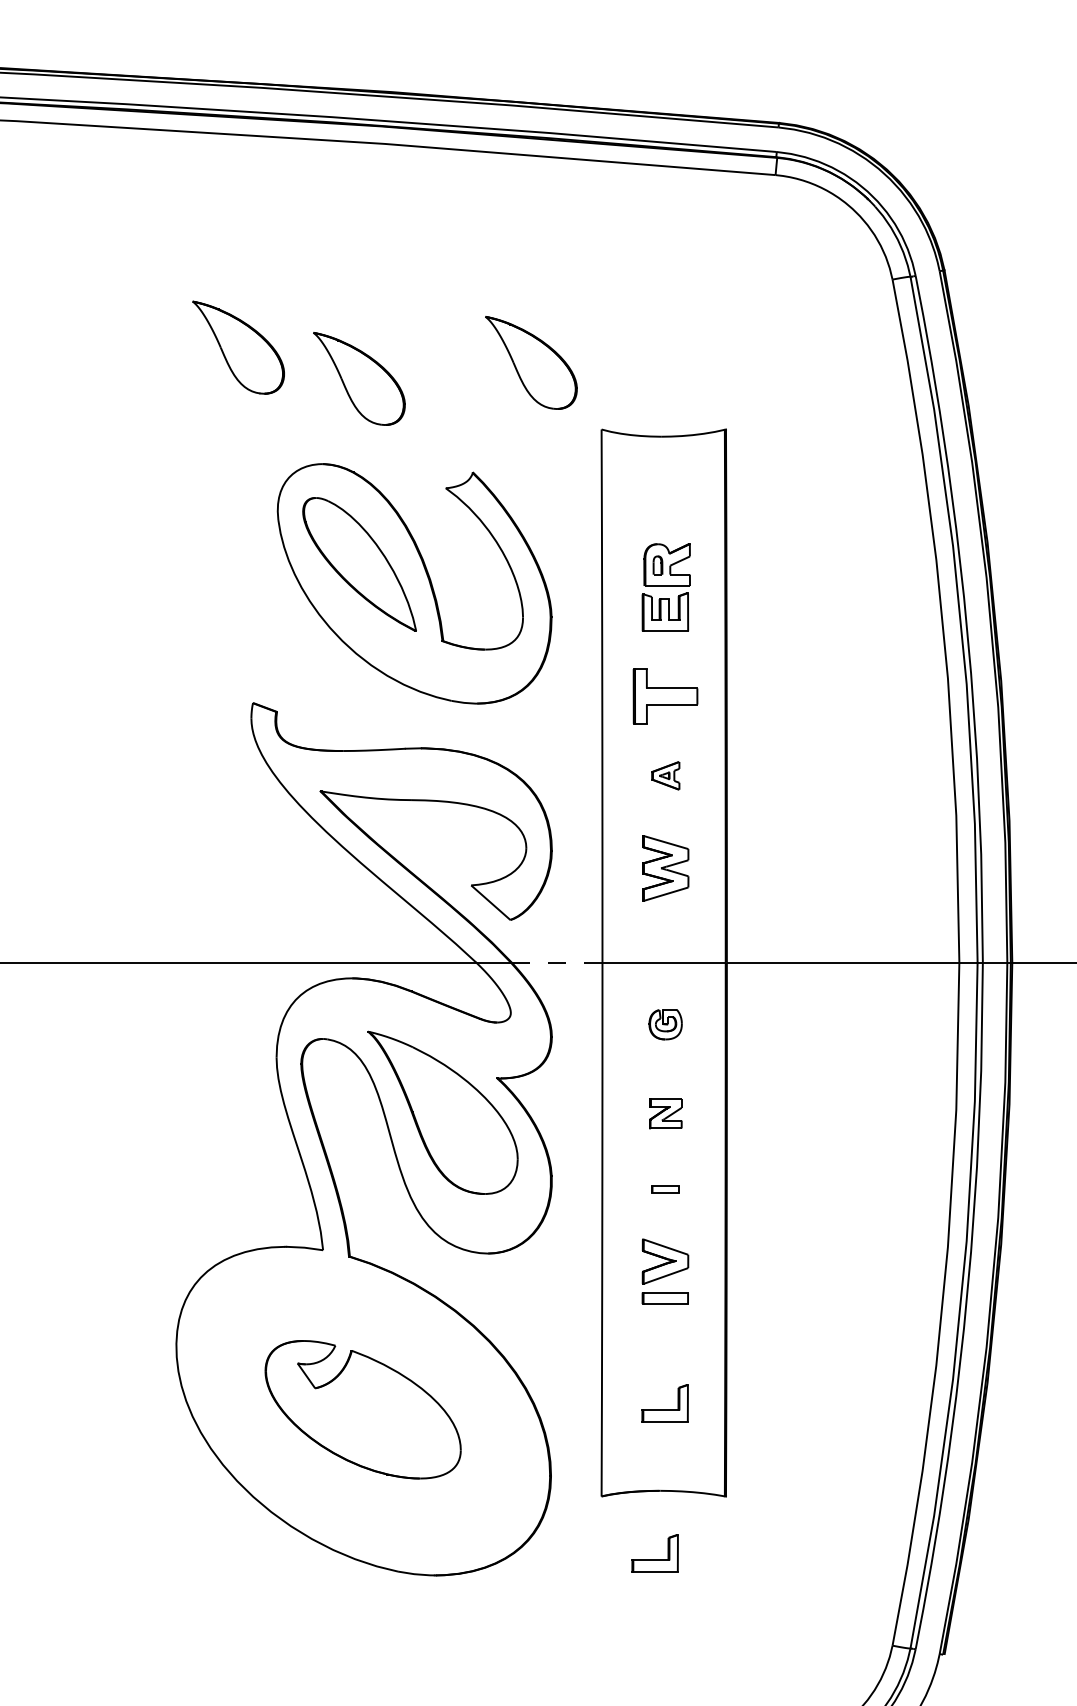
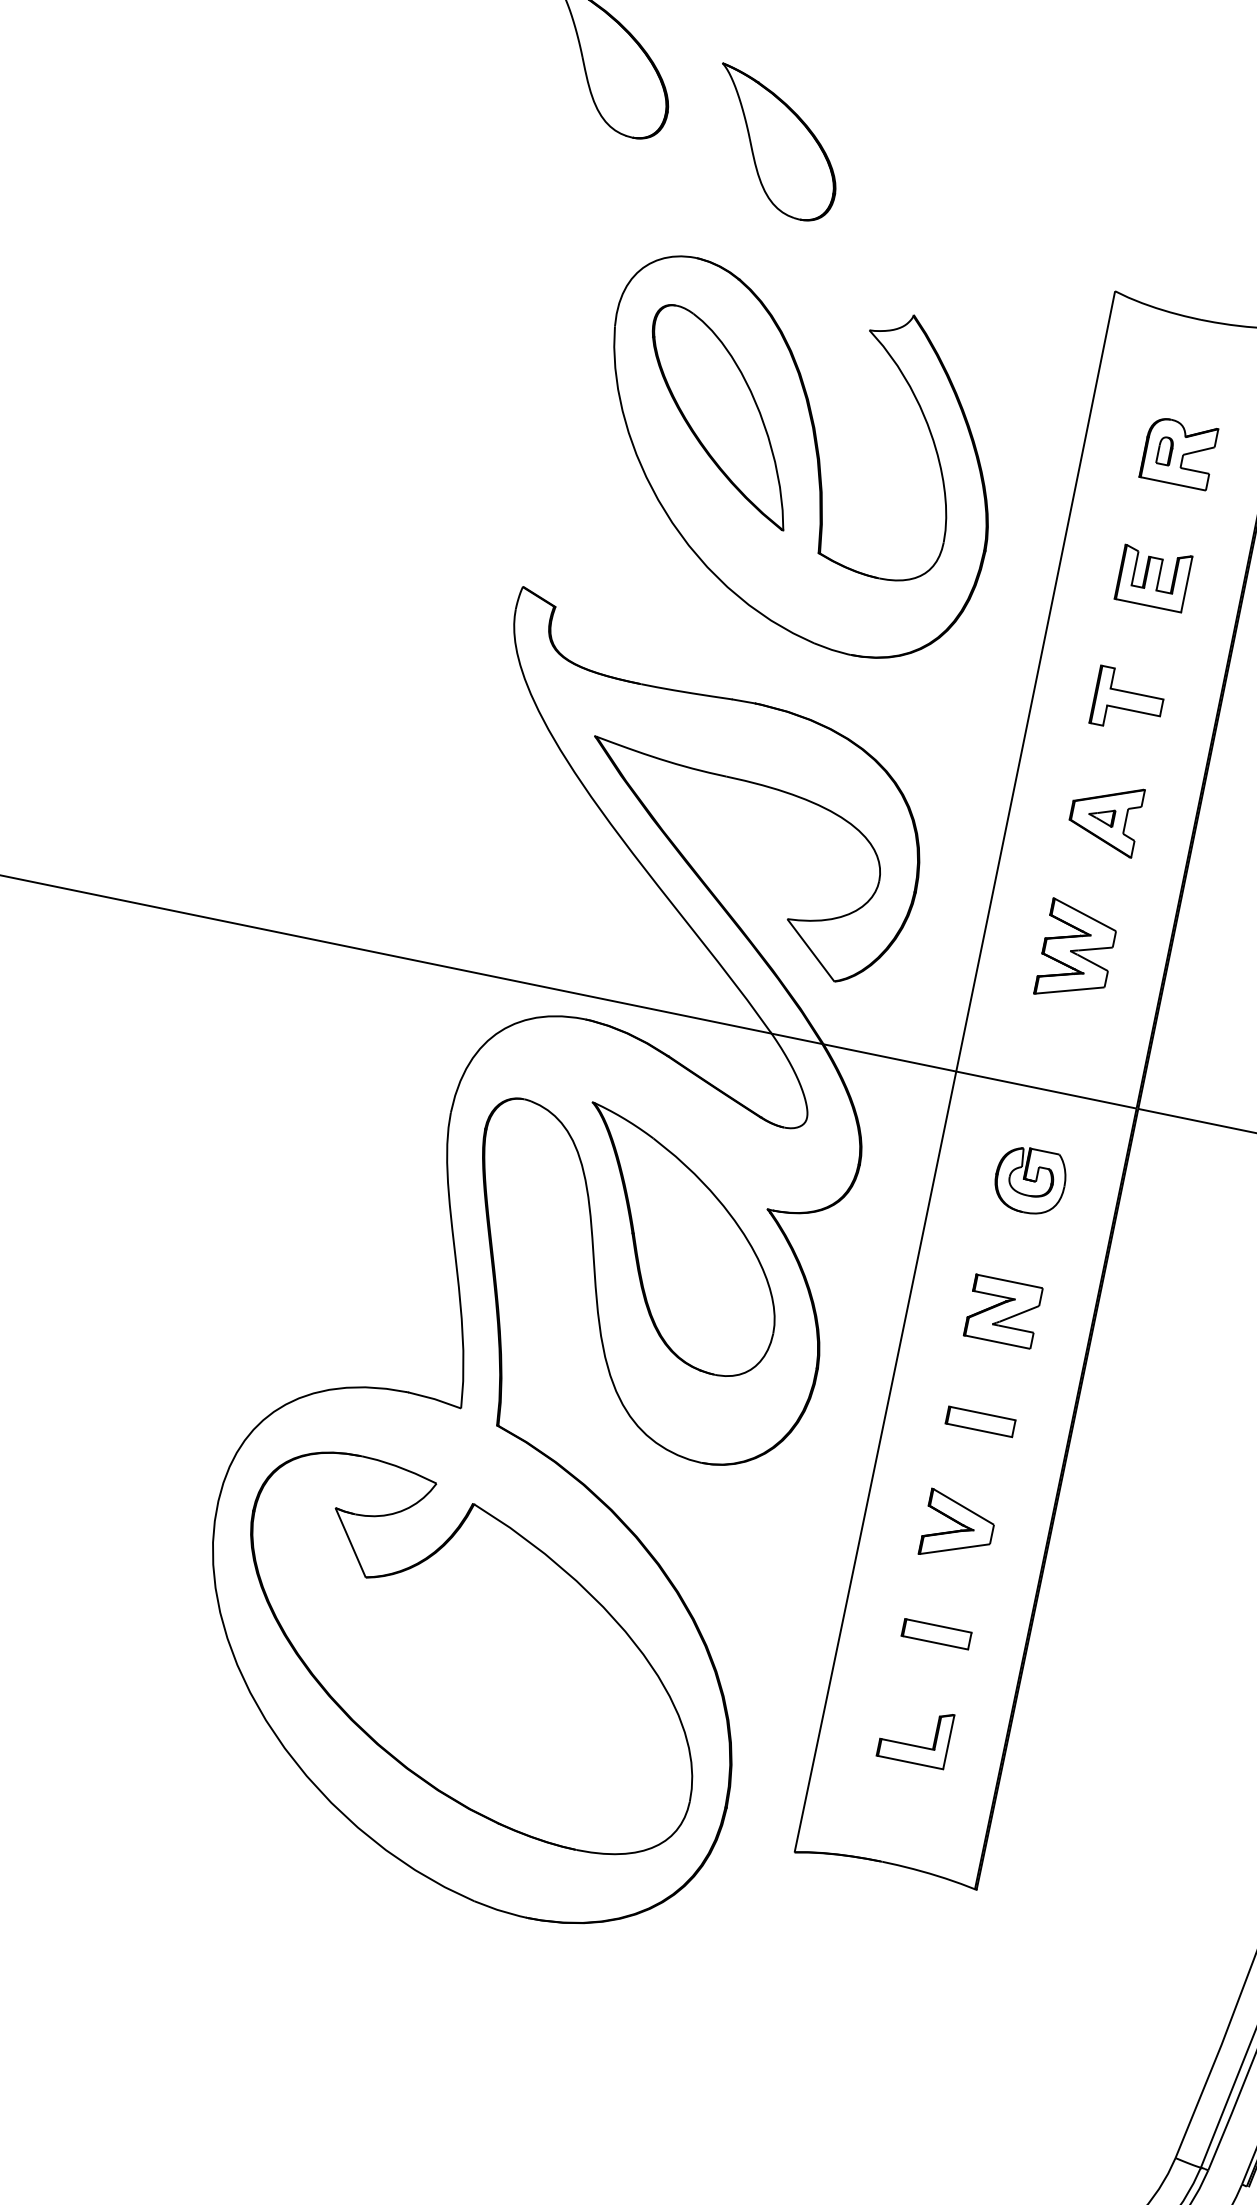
part: (531, 362) -> (1032, 172), removed
part: (666, 564) -> (1178, 452), moved
part: (665, 696) -> (1128, 701), size x0.71
part: (665, 775) -> (1104, 816), size x1.67
line: (557, 962) -> (890, 1057), dashed -> solid
part: (665, 1024) -> (1029, 1180), size x1.43
part: (665, 1113) -> (1003, 1311), size x1.43
part: (665, 1188) -> (980, 1420), size x1.67
part: (664, 1298) -> (935, 1634), moved
part: (362, 1409) -> (470, 1653), size x1.67
part: (654, 1553) -> (854, 1951), removed

